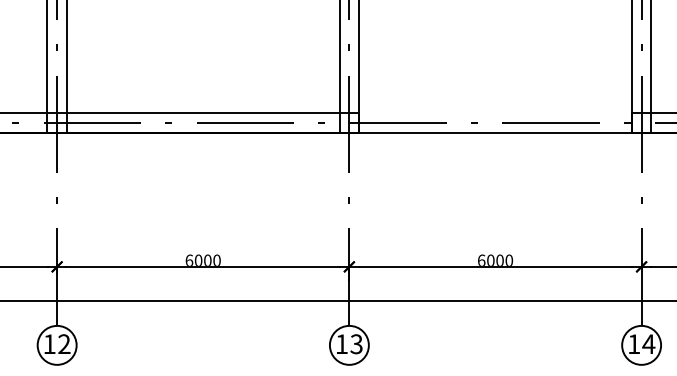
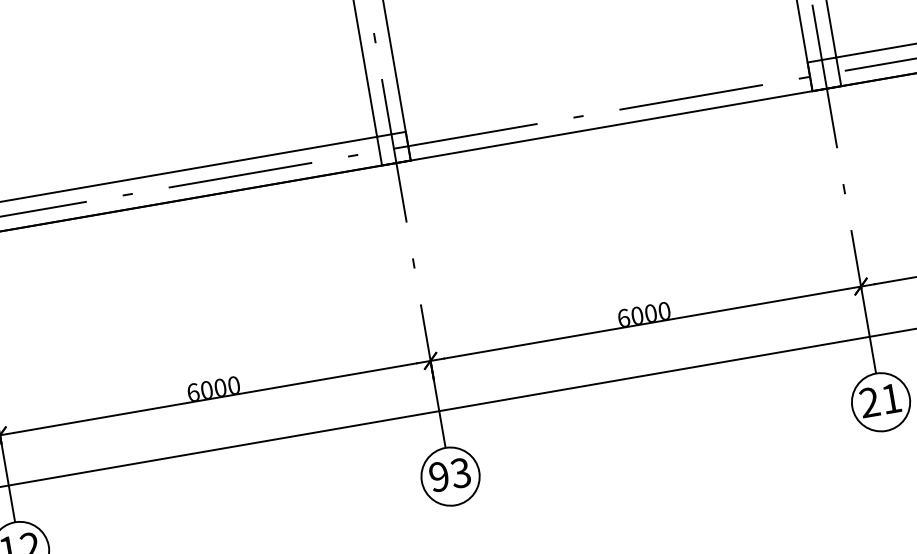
text: (641, 343) -> (880, 399), 14 -> 21
text: (341, 344) -> (438, 477), 13 -> 93

